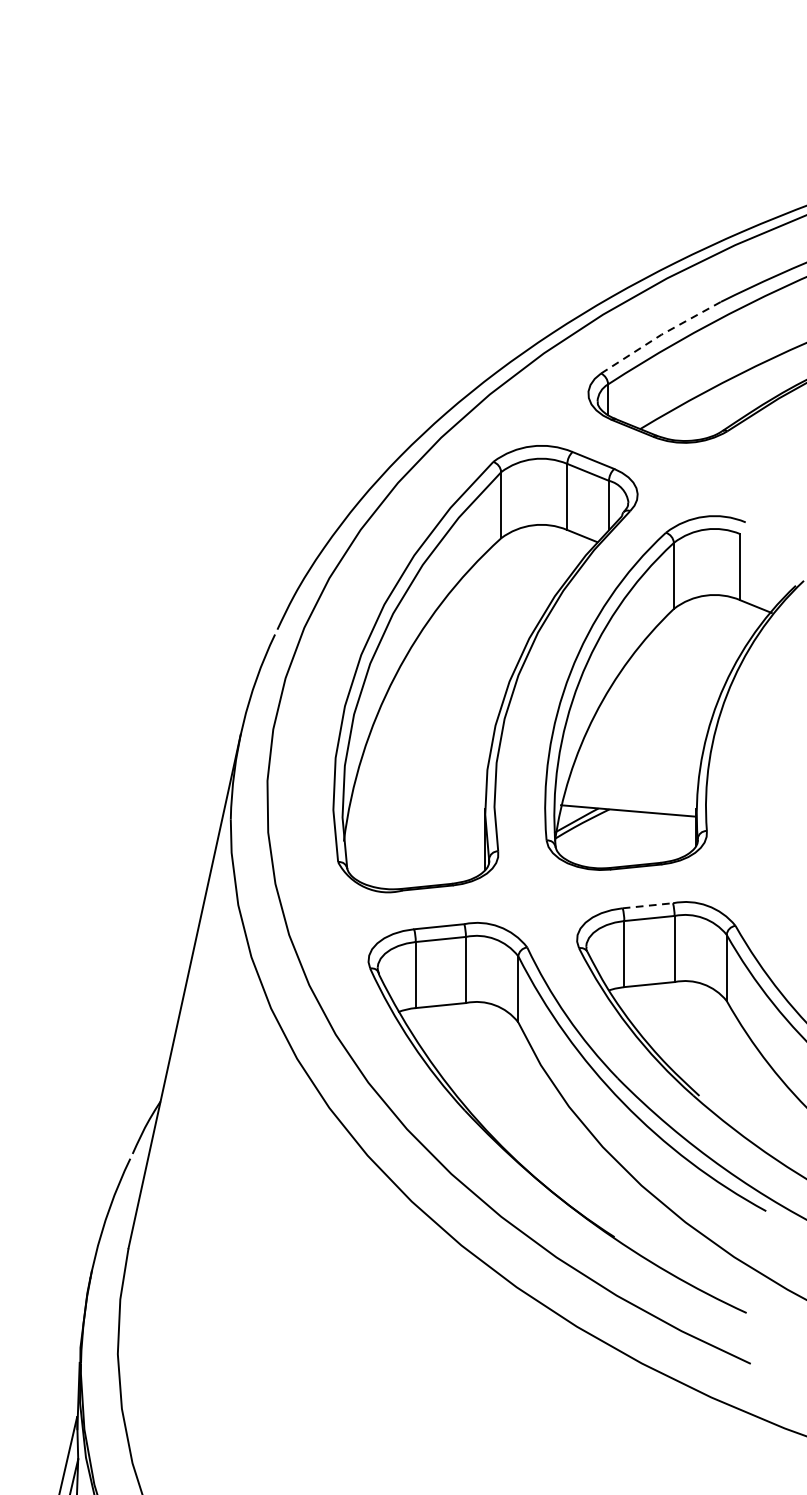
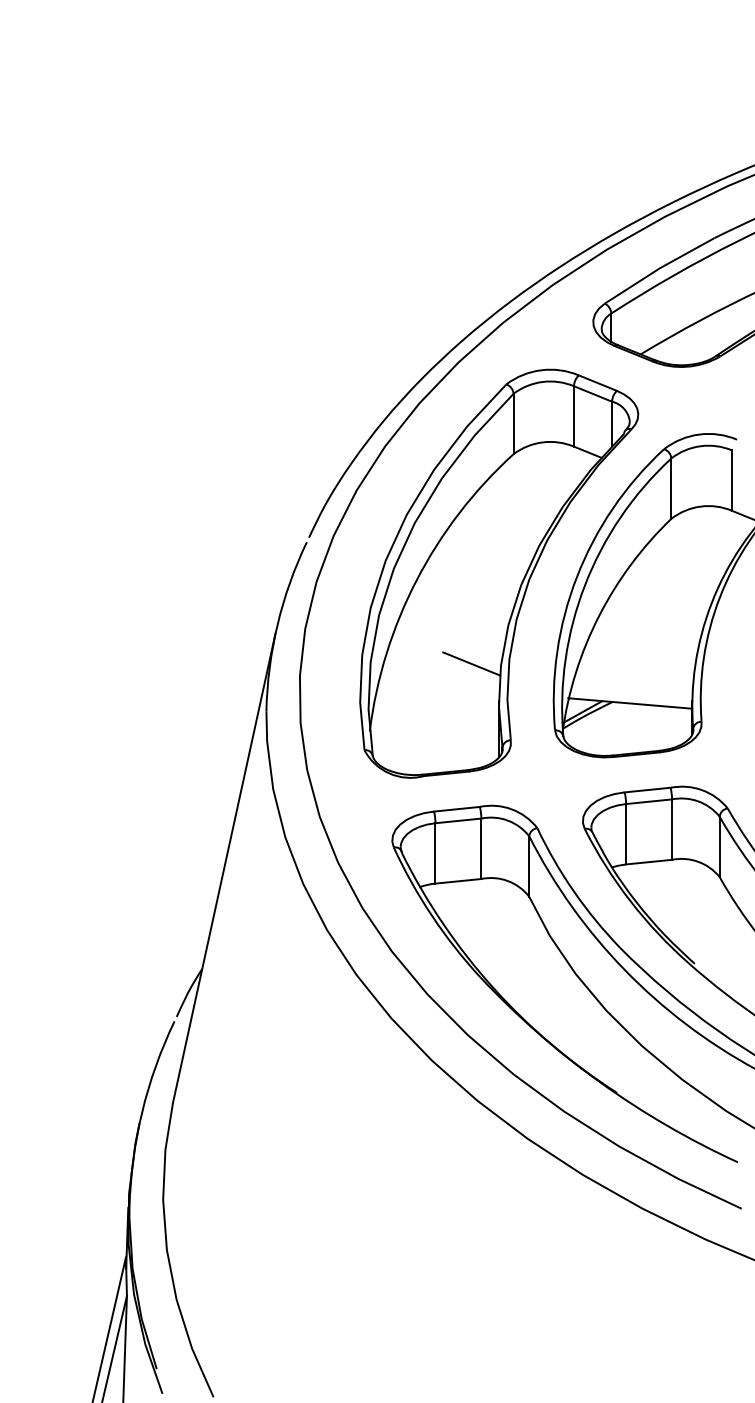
line: (660, 335) -> (659, 268), dashed -> solid
line: (455, 767) -> (471, 663), added
line: (648, 906) -> (648, 790), dashed -> solid

